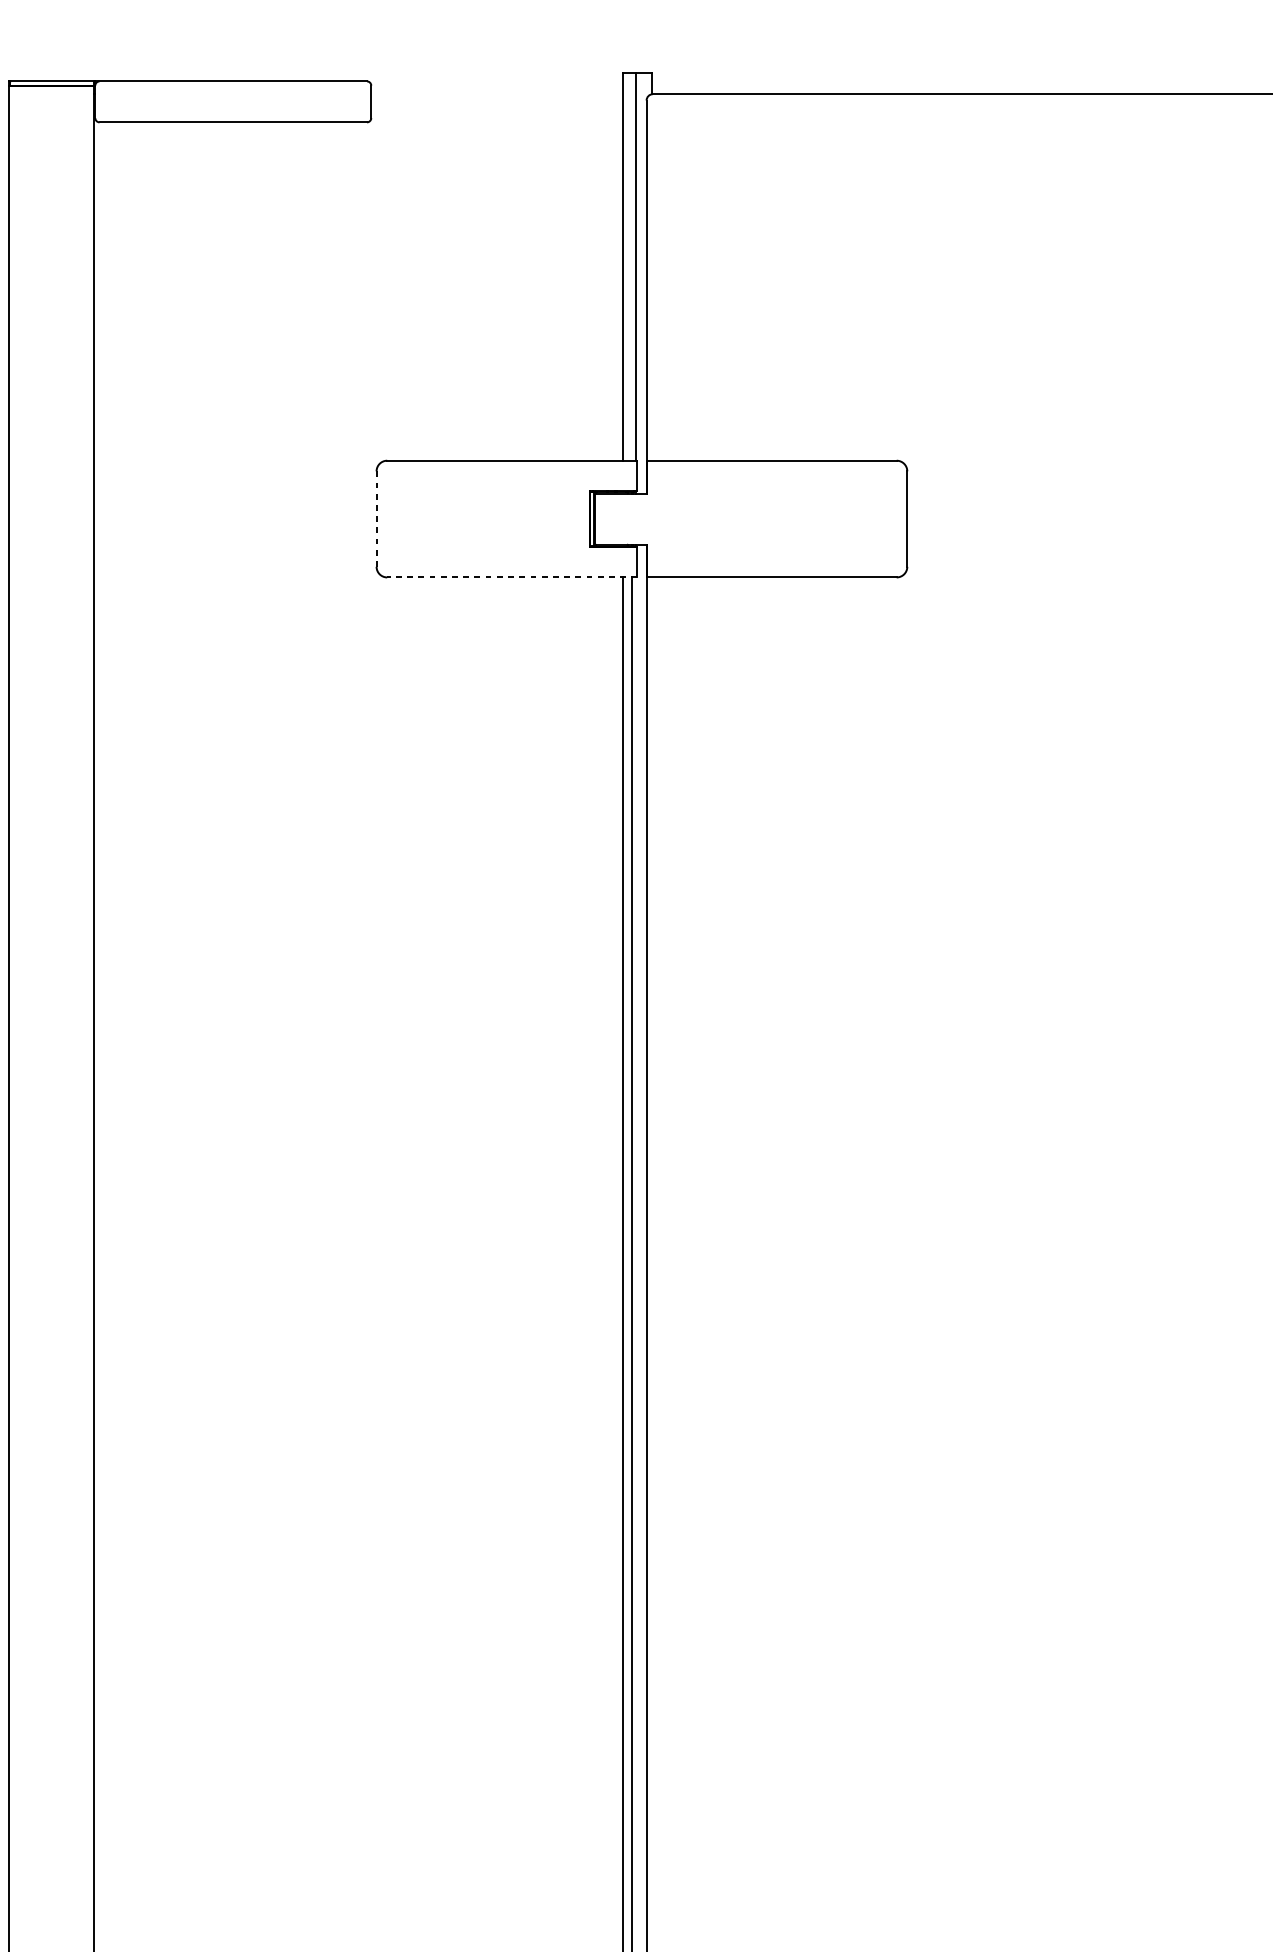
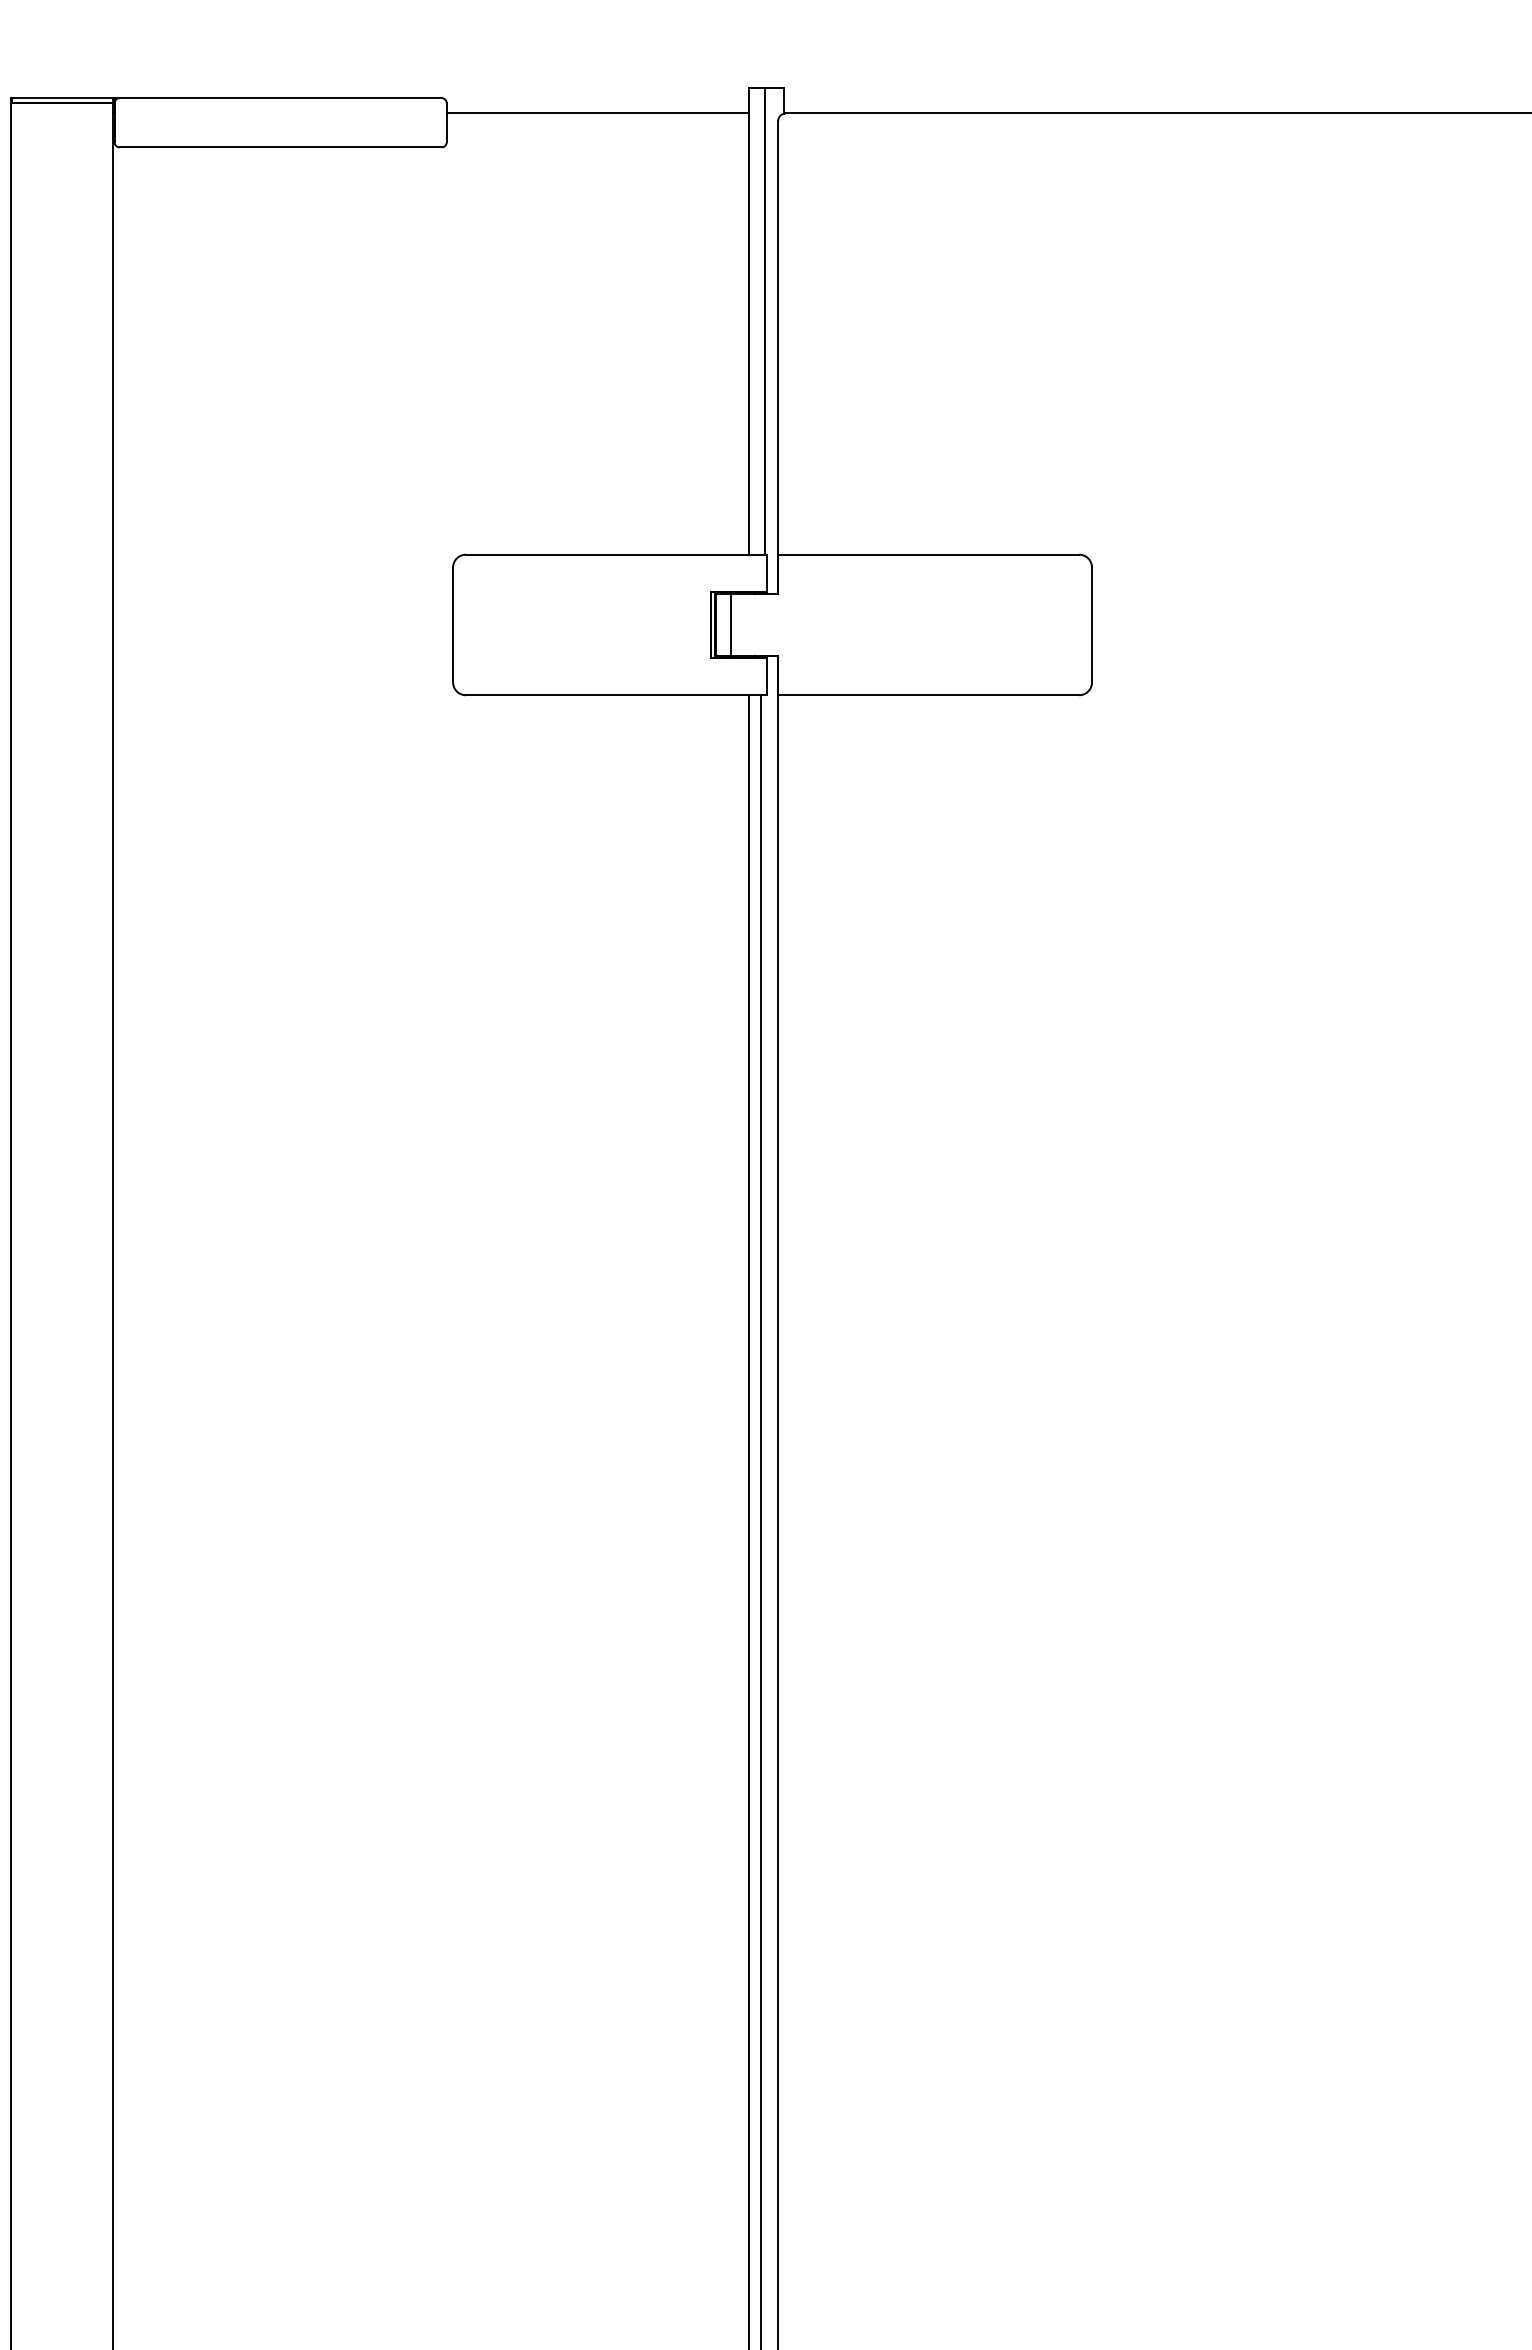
line: (496, 94) -> (597, 113), added
line: (376, 518) -> (453, 624), dashed -> solid
line: (607, 518) -> (731, 624), added
line: (511, 577) -> (615, 695), dashed -> solid

